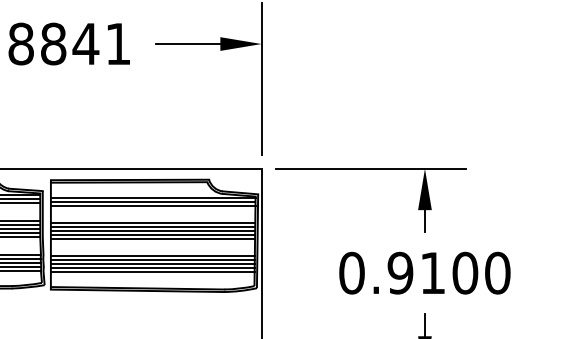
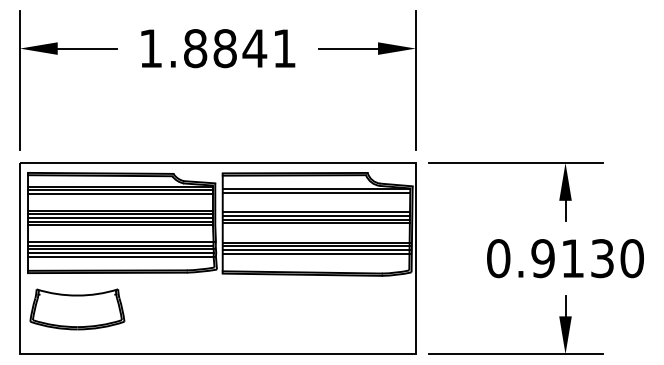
line: (153, 205) -> (316, 196), removed
line: (152, 239) -> (315, 227), removed
line: (152, 271) -> (315, 257), removed
text: (465, 273) -> (602, 258), 0.9100 -> 0.9130

